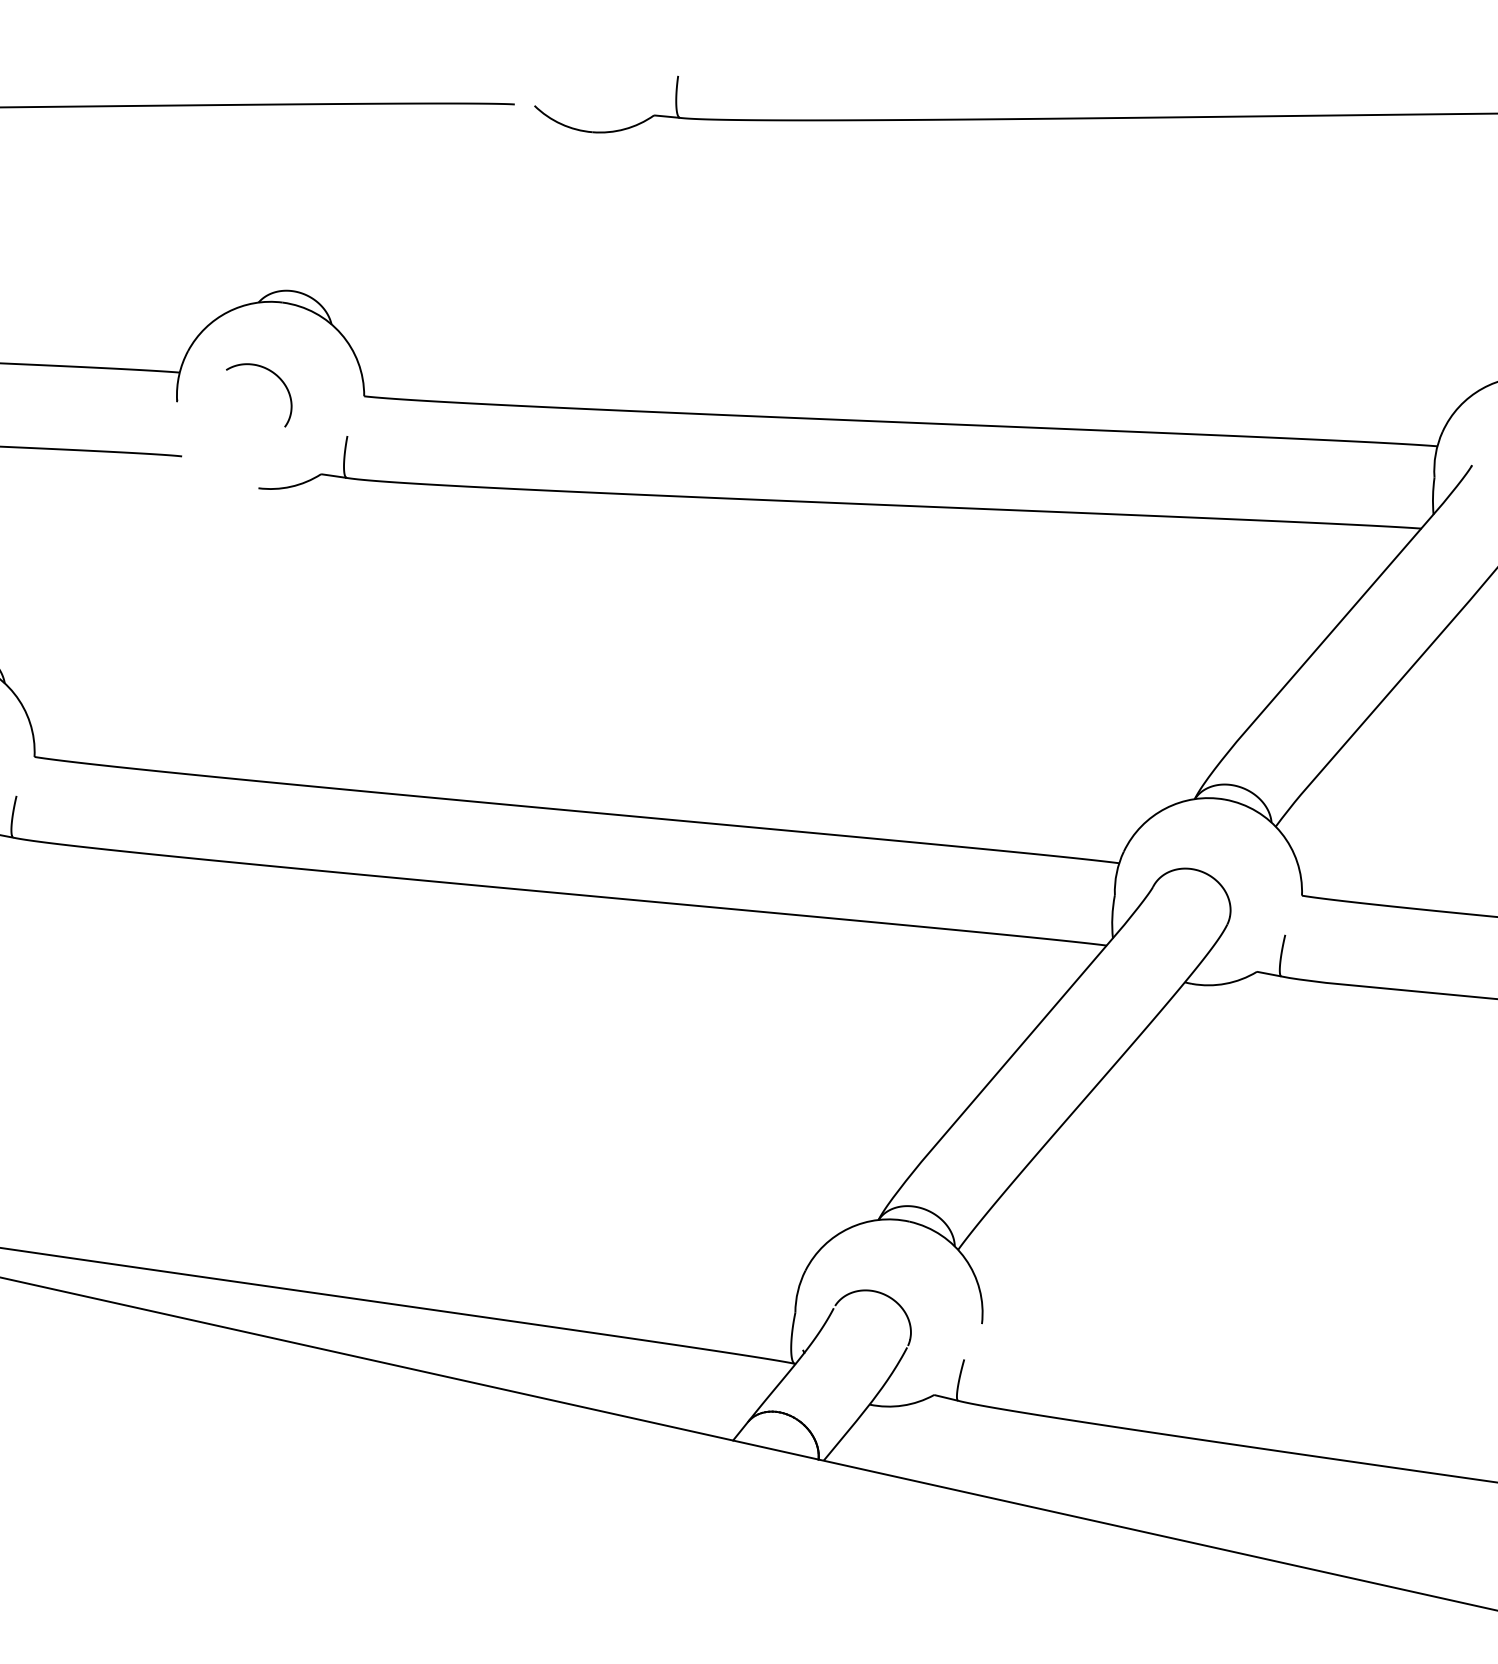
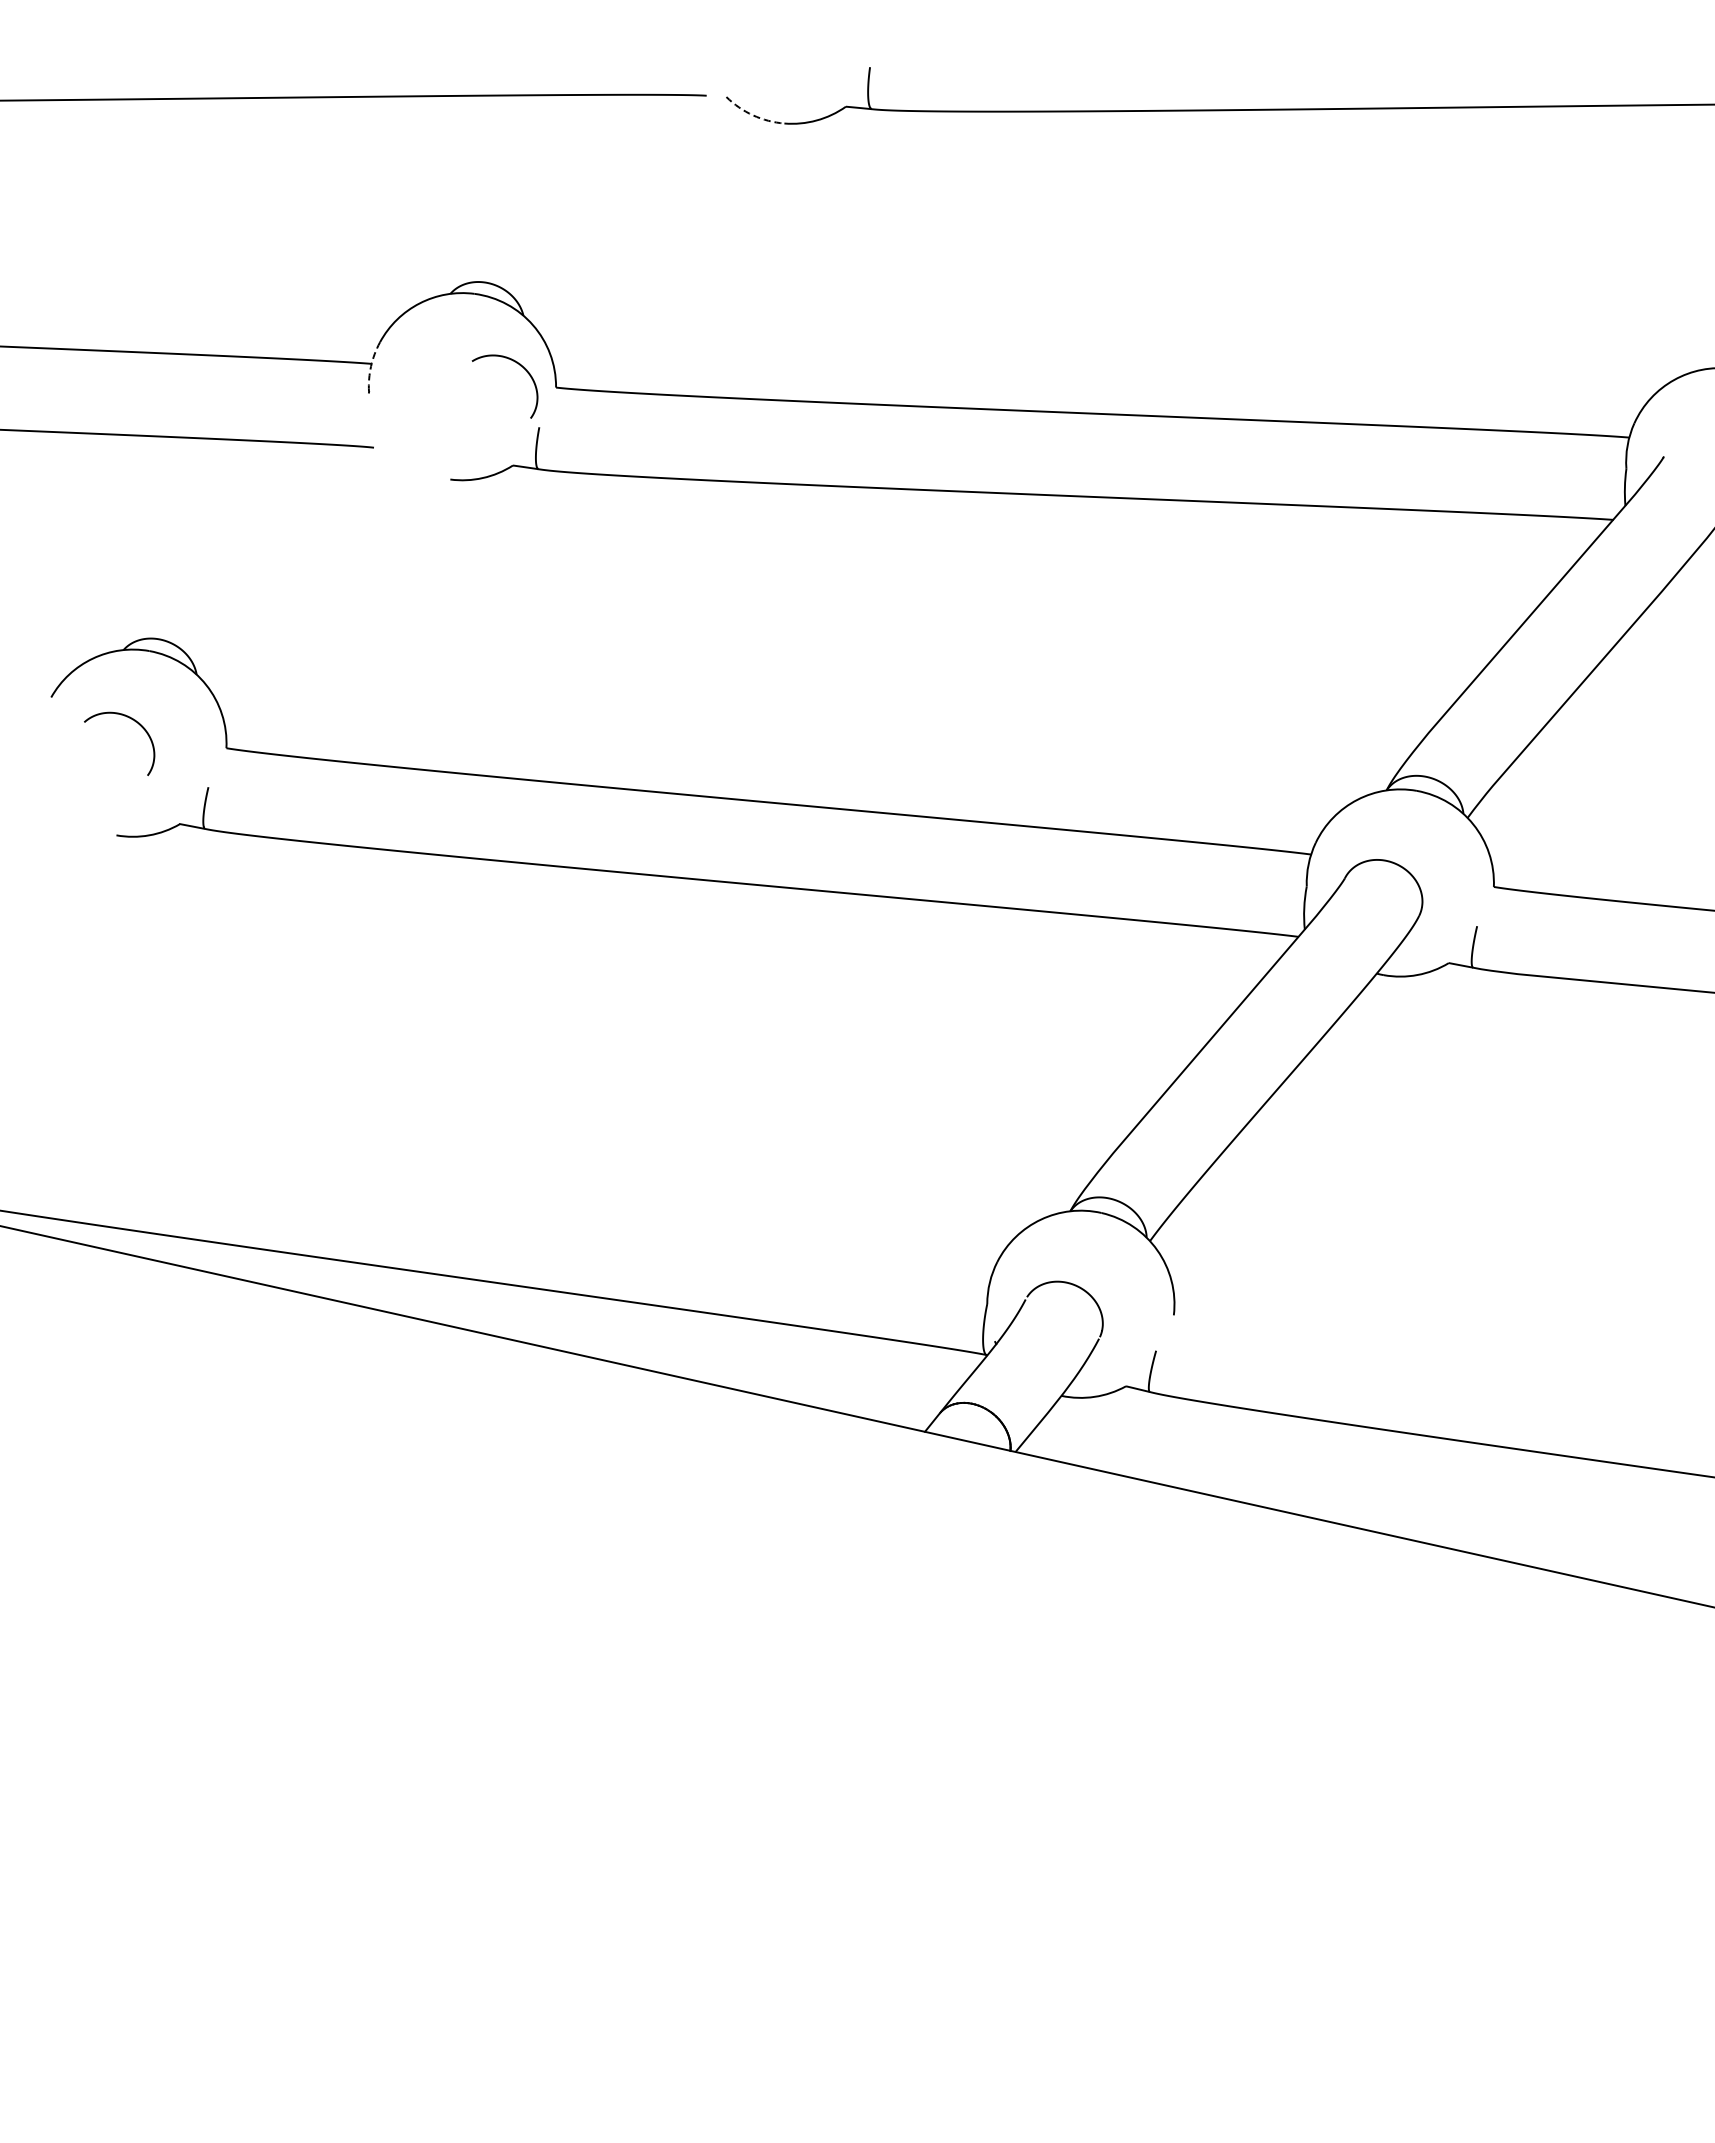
arc: (561, 124) -> (753, 115), solid -> dashed
arc: (179, 375) -> (371, 366), solid -> dashed
curve: (274, 375) -> (520, 366), moved

